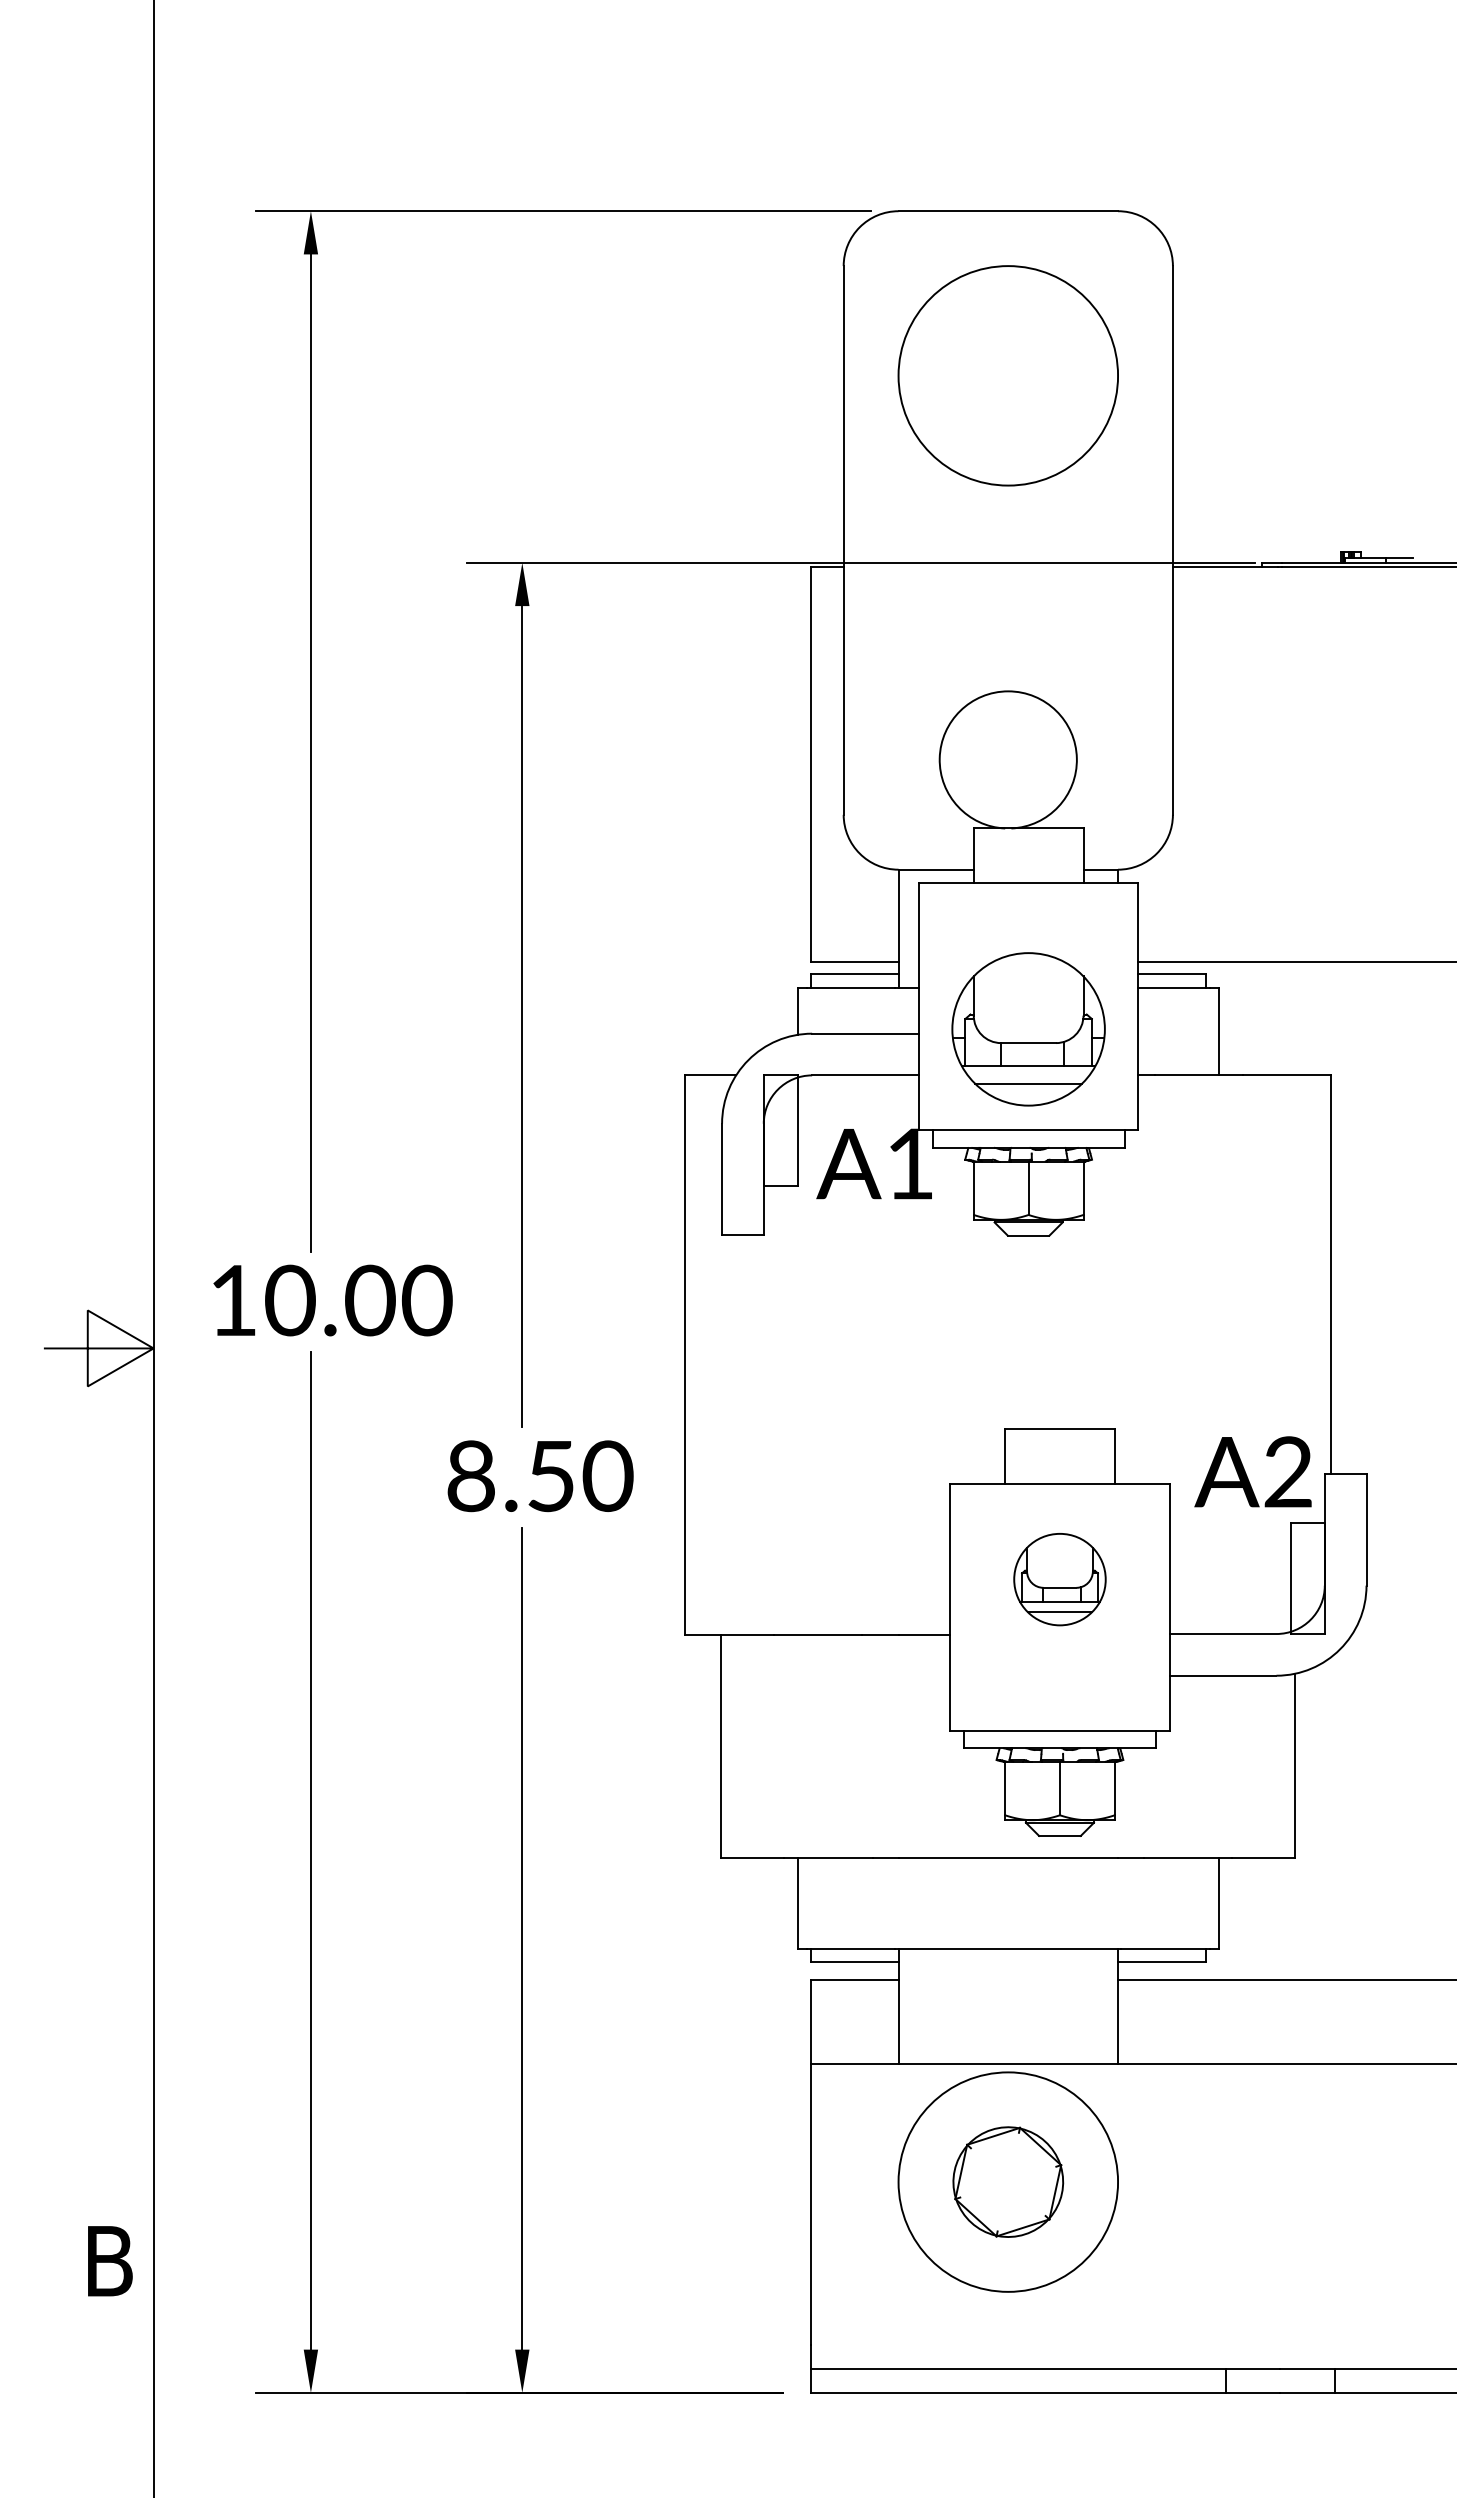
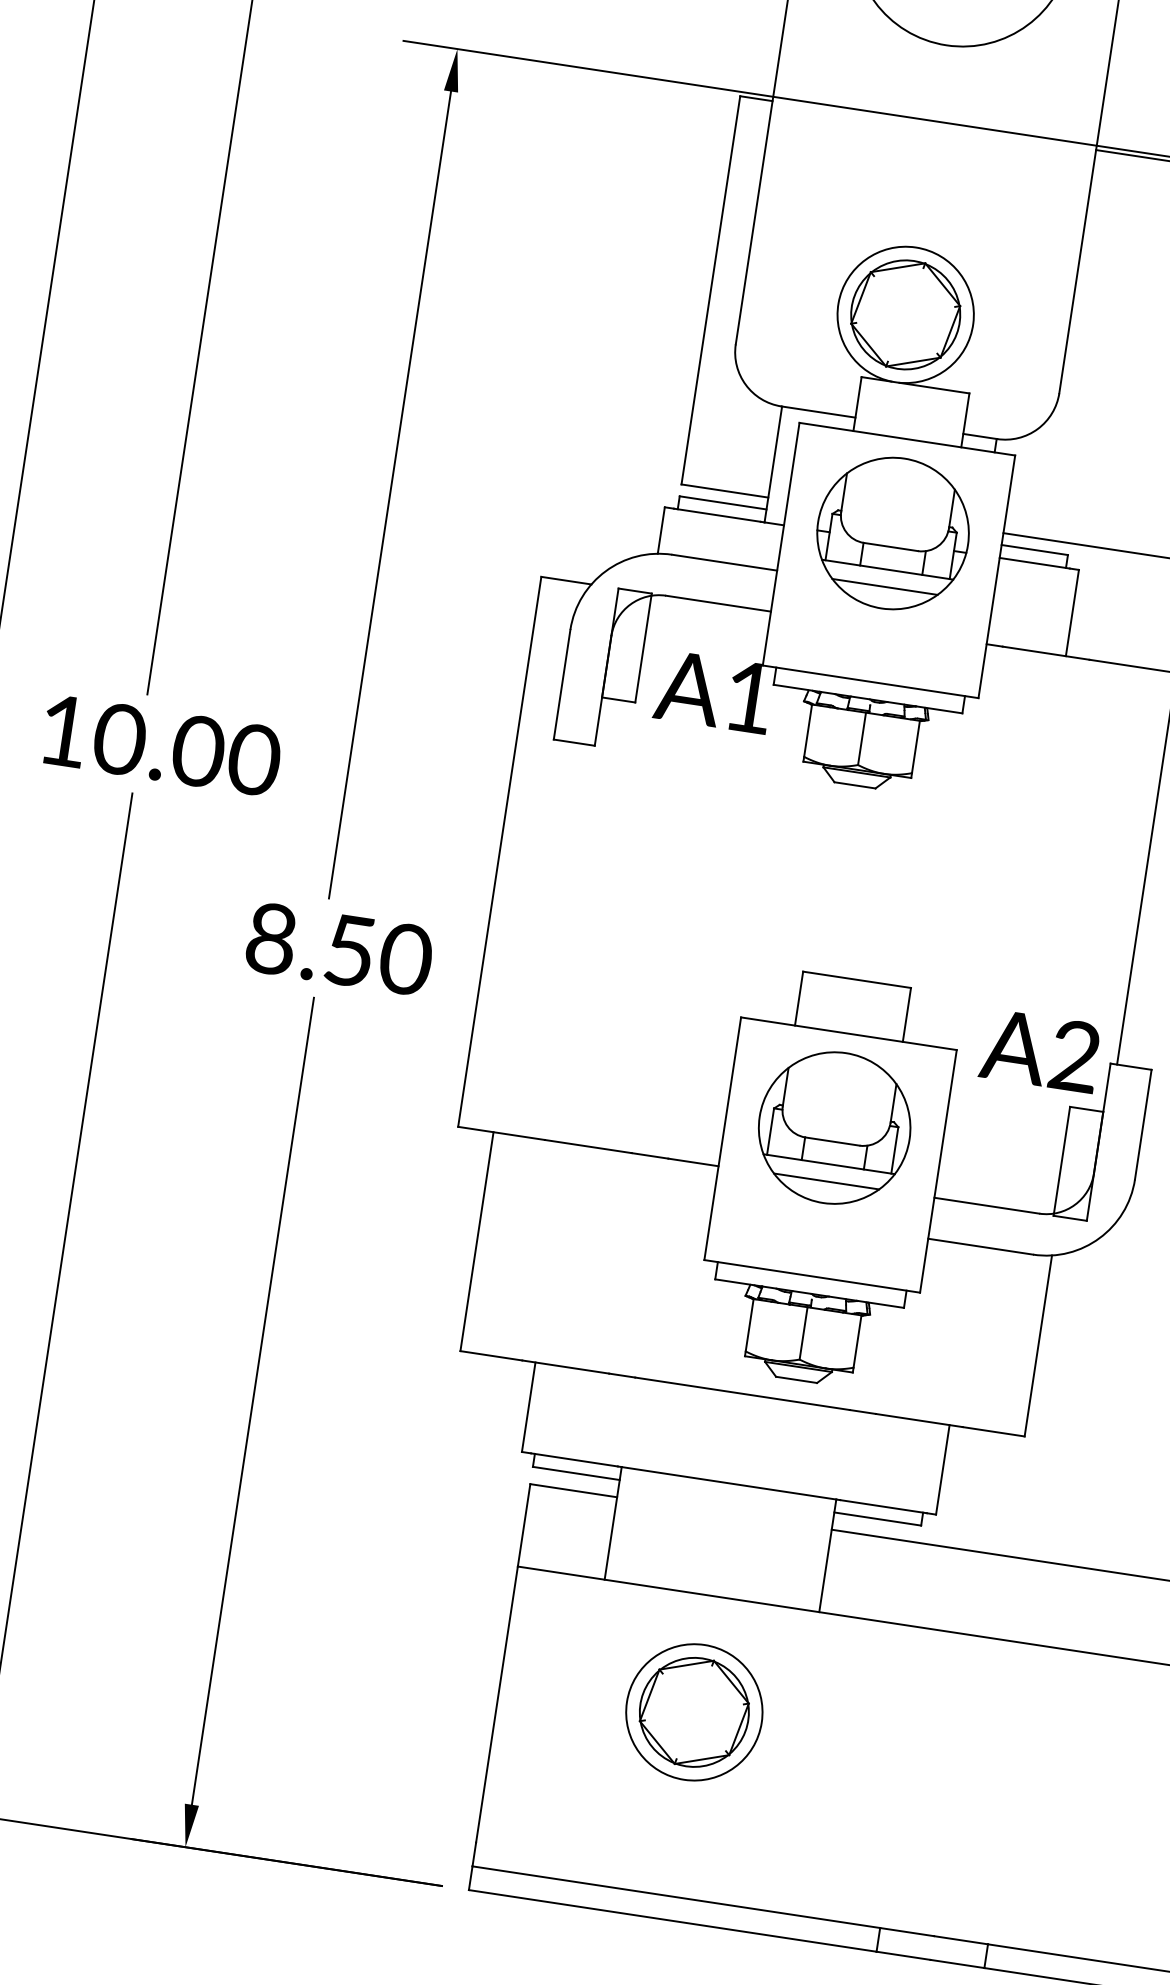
part: (1008, 759) -> (905, 314), added
part: (1028, 1029) -> (892, 533), moved
part: (1059, 1579) -> (834, 1127), size x1.67
circle: (1007, 2181) -> (693, 1711), size x0.62

